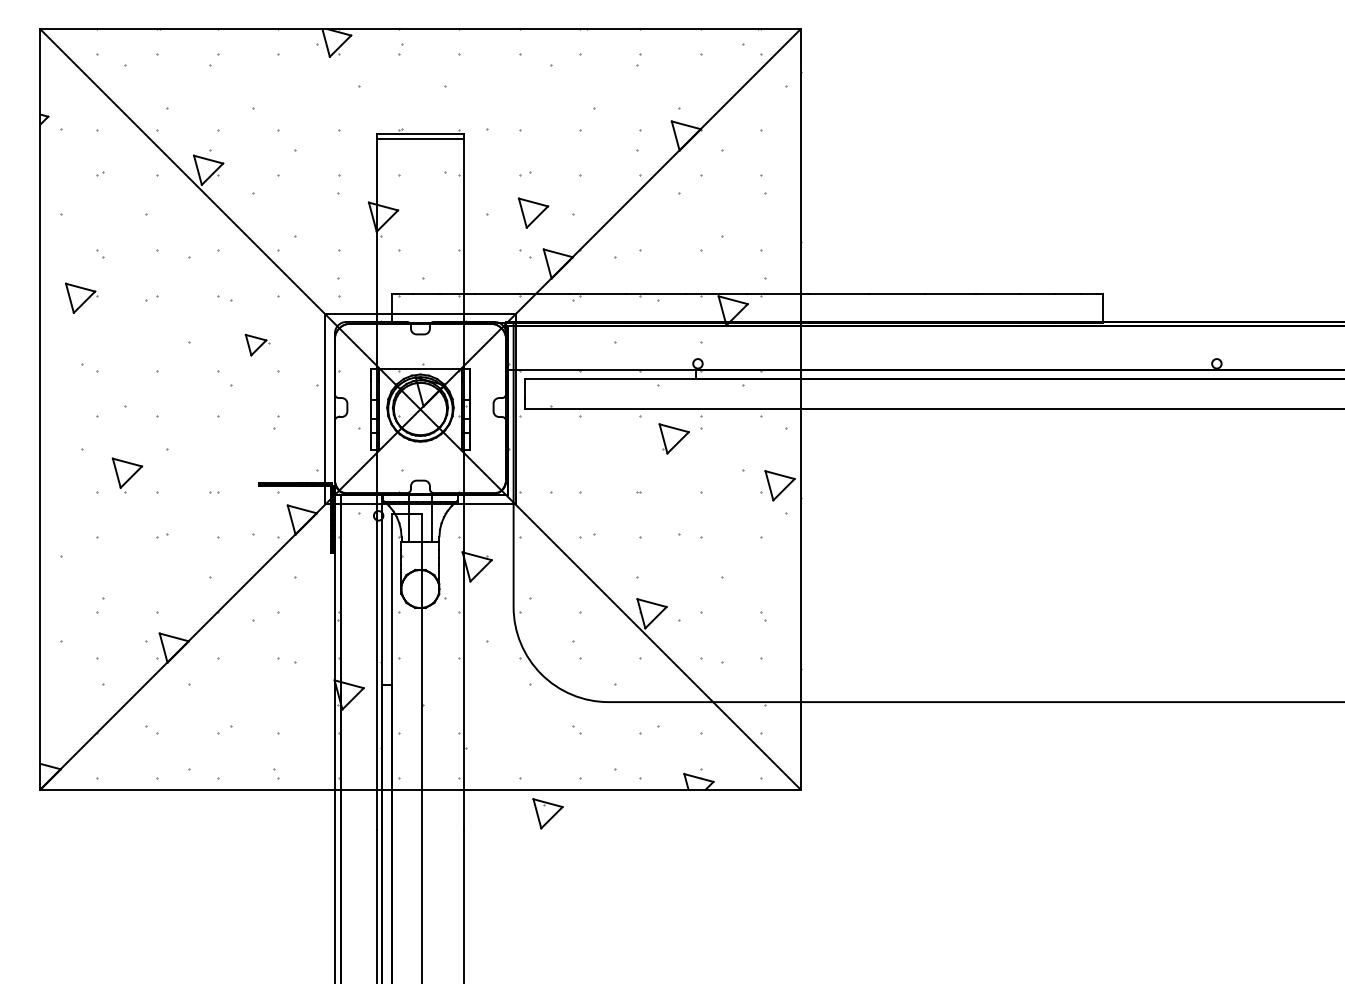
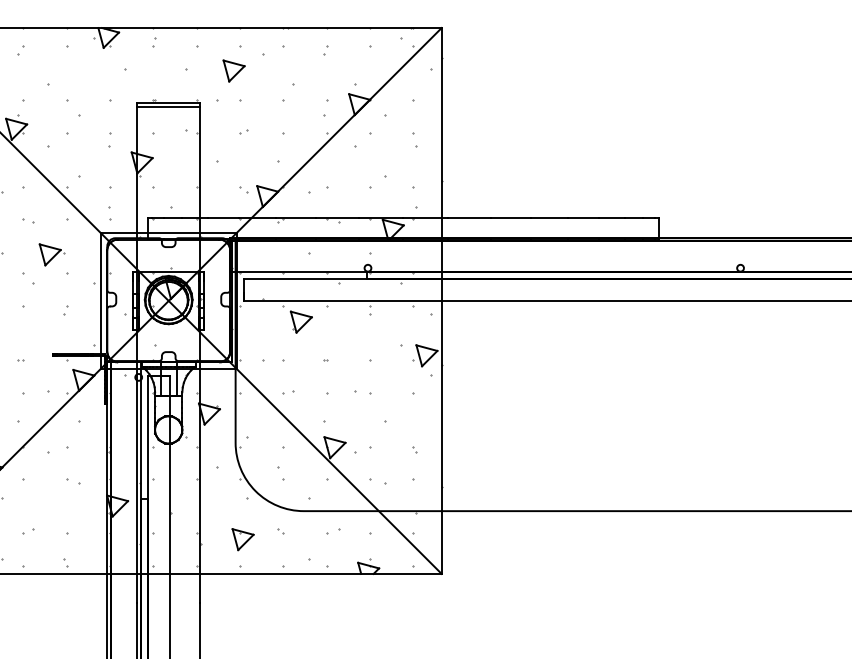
part: (533, 212) -> (234, 70), moved
part: (257, 344) -> (51, 254), size x1.43
part: (673, 438) -> (300, 321), moved
part: (547, 813) -> (242, 539), moved

